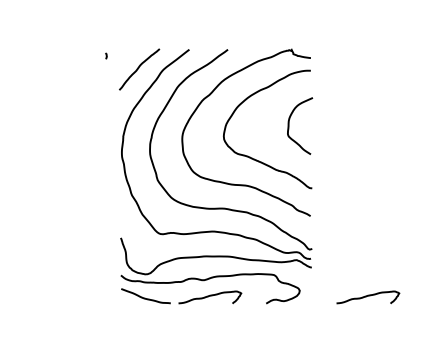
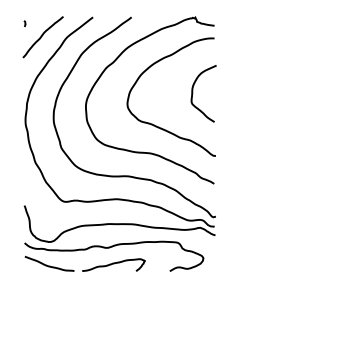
line: (106, 55) -> (25, 23), moved
curve: (368, 296) -> (272, 264), removed

